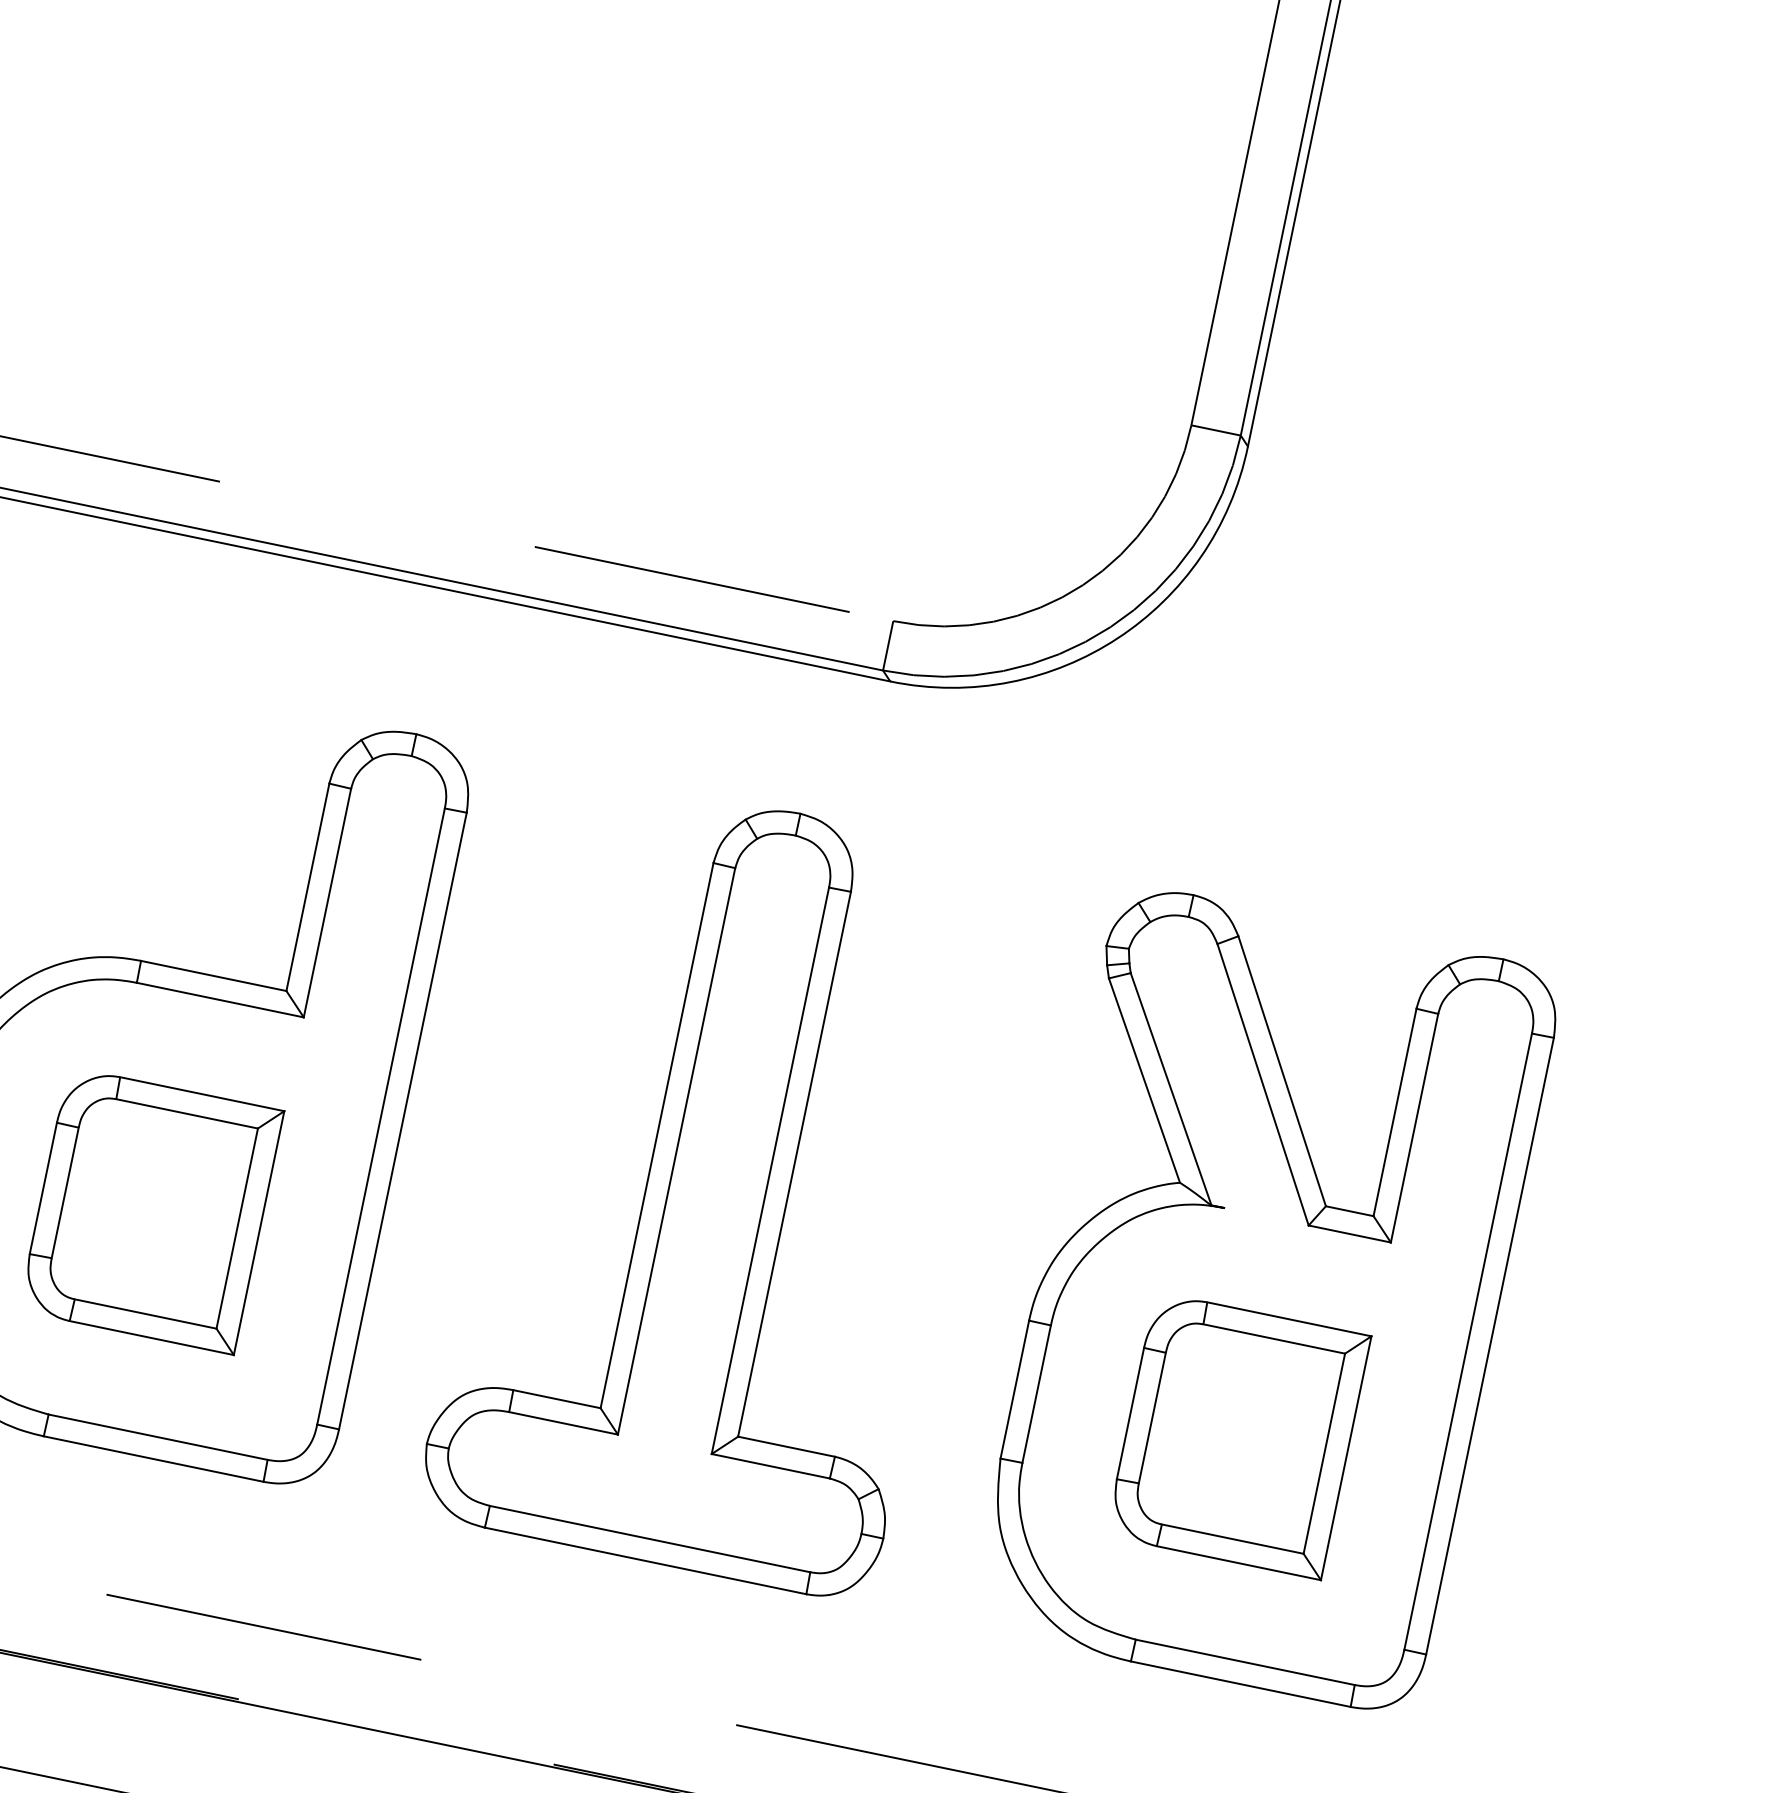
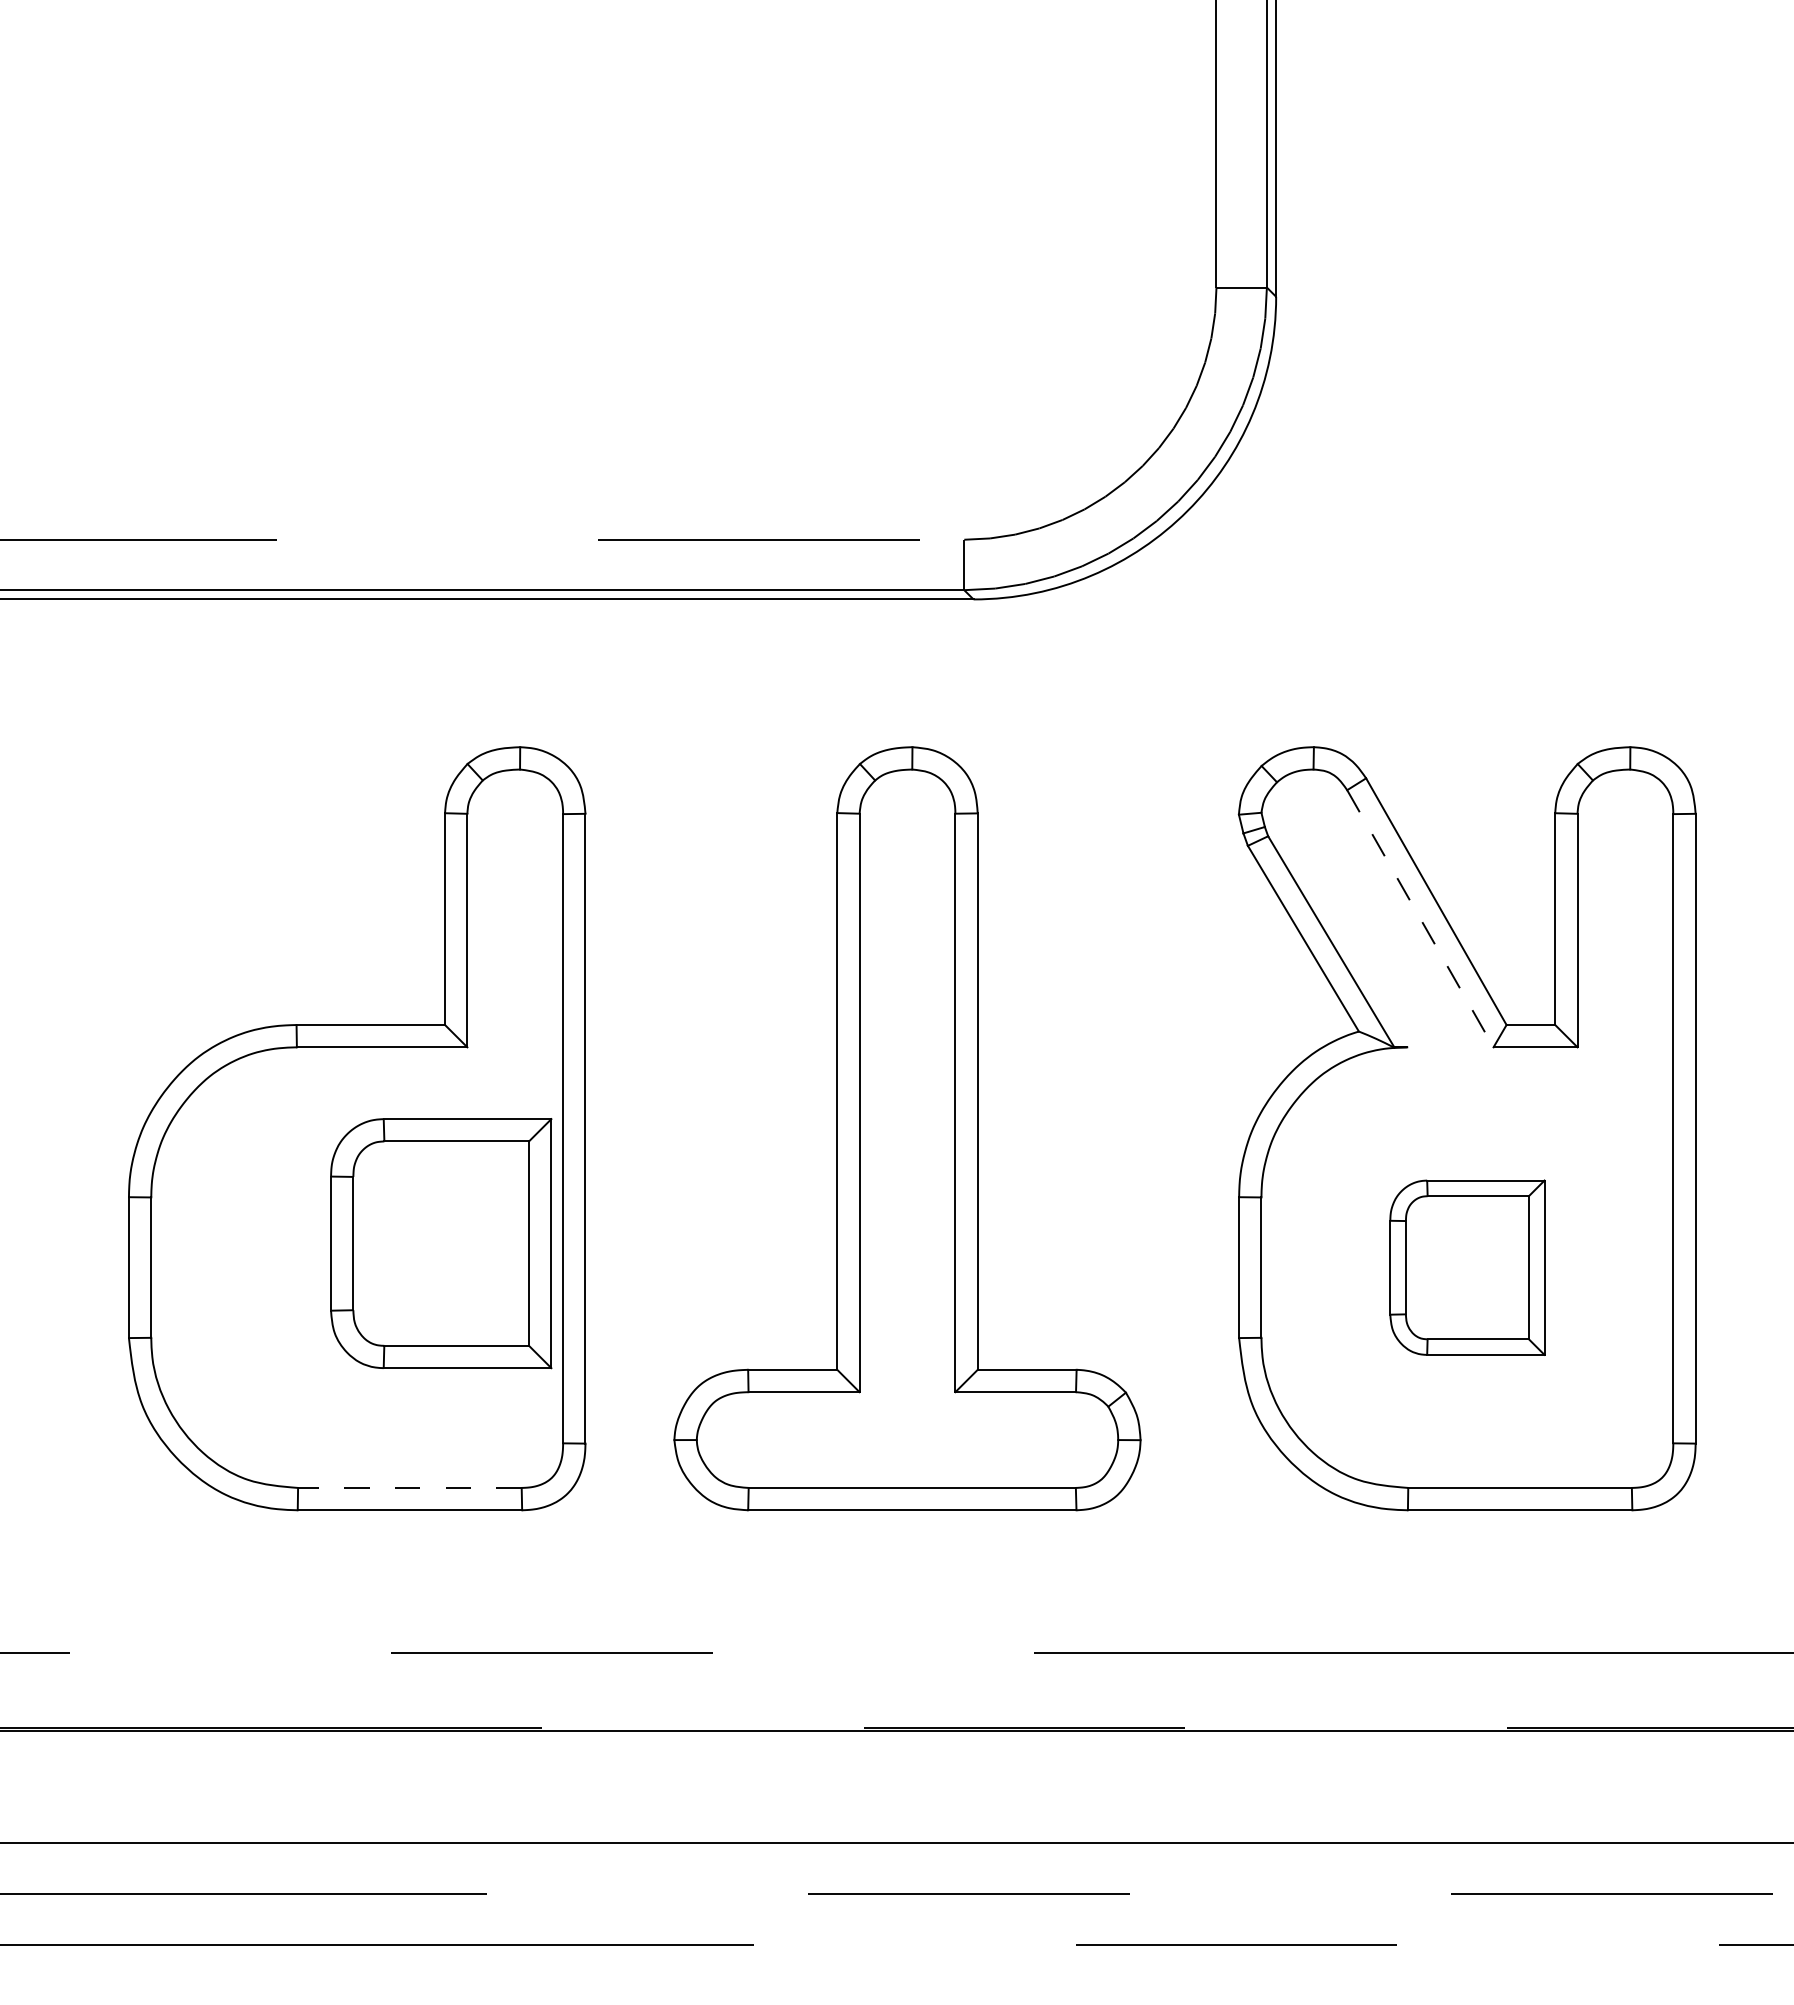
line: (1263, 1084) -> (1420, 918), solid -> dashed
part: (151, 1210) -> (441, 1243), moved
part: (1238, 1435) -> (1467, 1267), size x0.7
line: (157, 1436) -> (409, 1487), solid -> dashed

